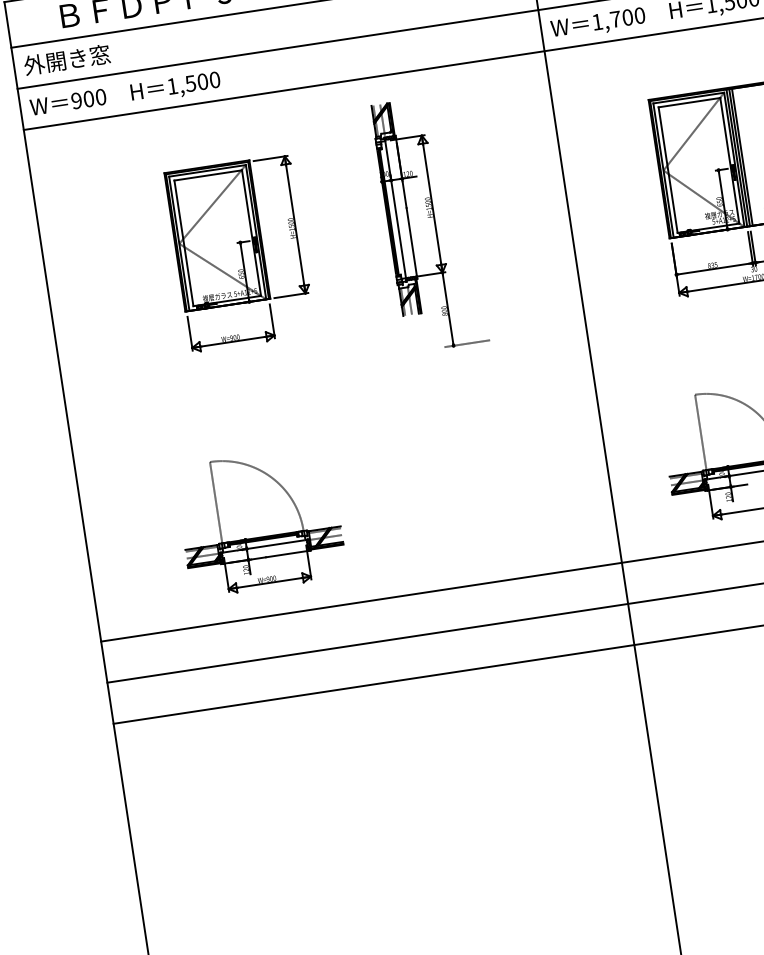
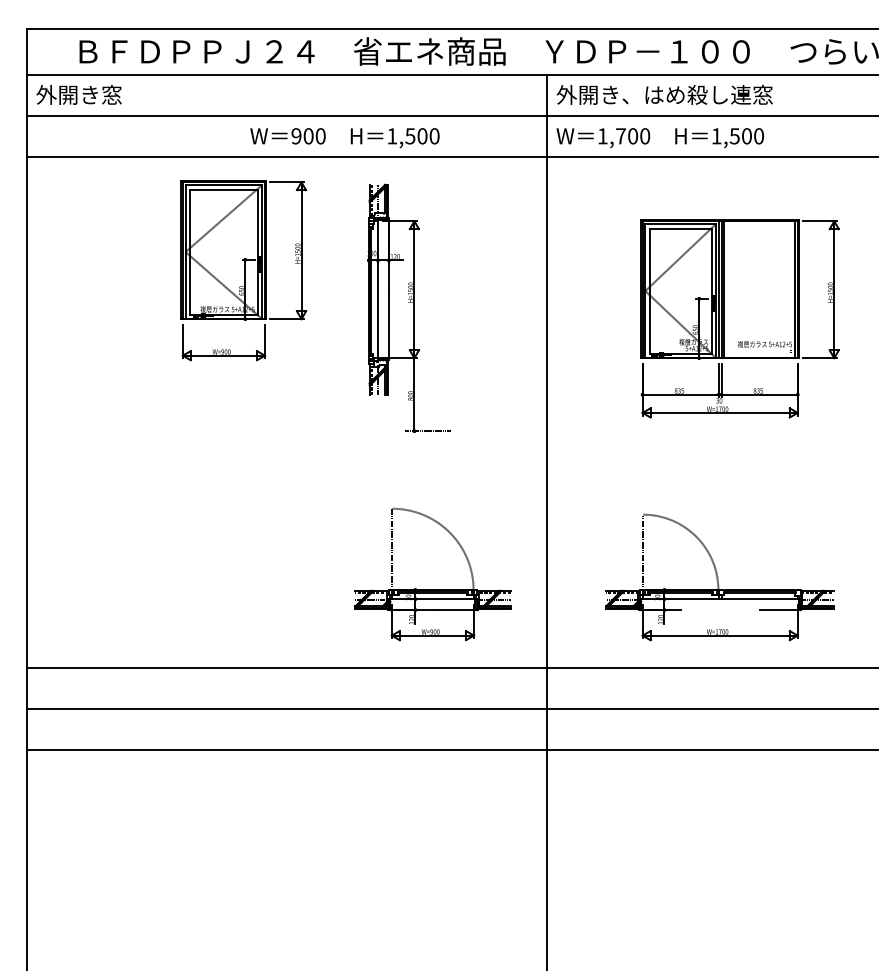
text: (125, 95) -> (344, 138), moved
part: (240, 253) -> (243, 270), moved
part: (262, 536) -> (432, 589), moved

